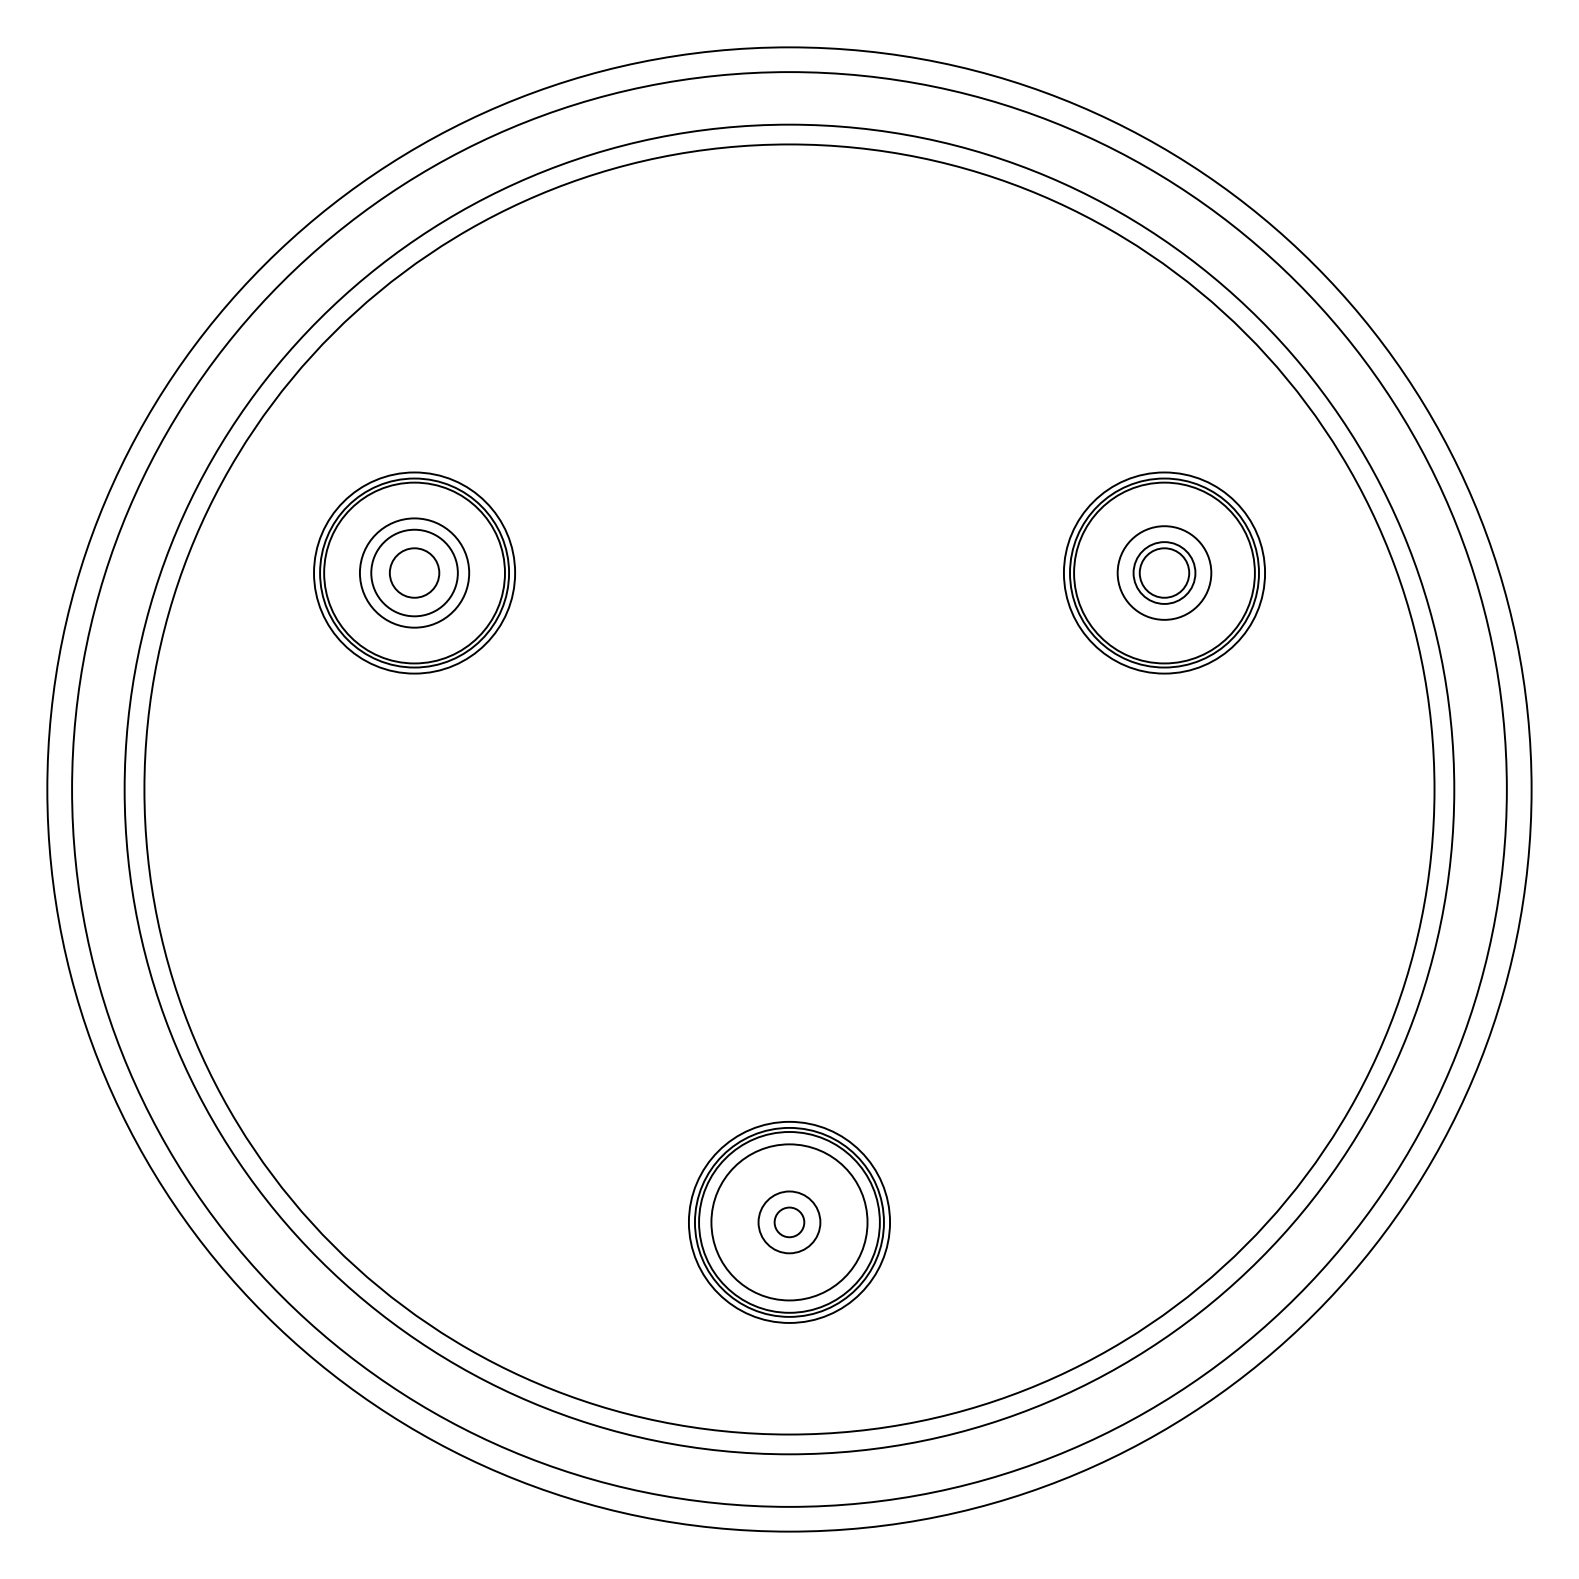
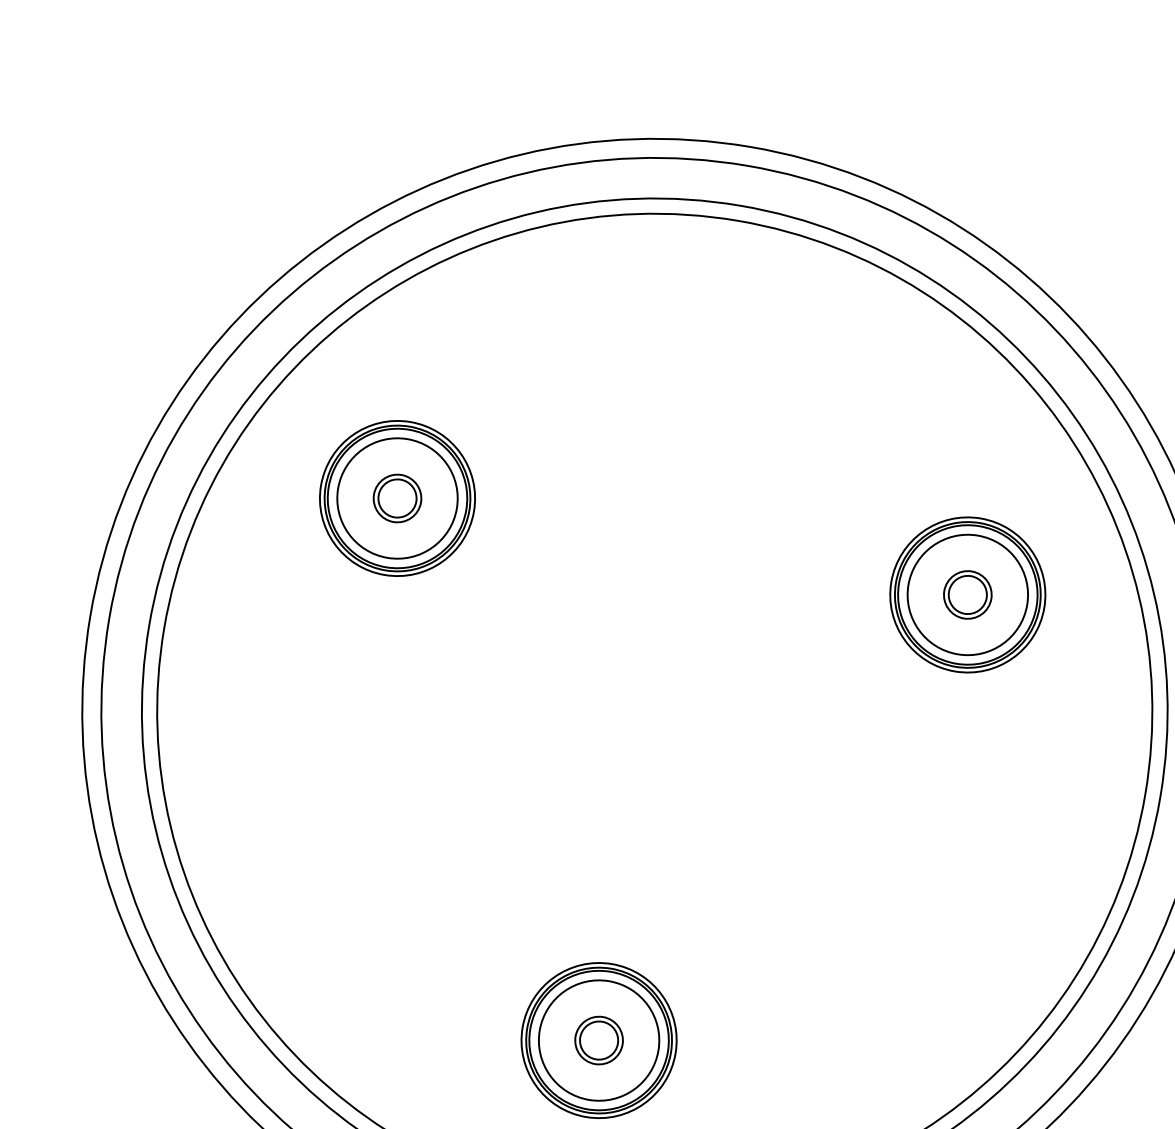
circle: (414, 572) -> (397, 498), size x0.71
circle: (414, 572) -> (397, 498), size x1.43
circle: (1164, 572) -> (967, 594), size x1.67
circle: (789, 1222) -> (599, 1040), size x1.67

